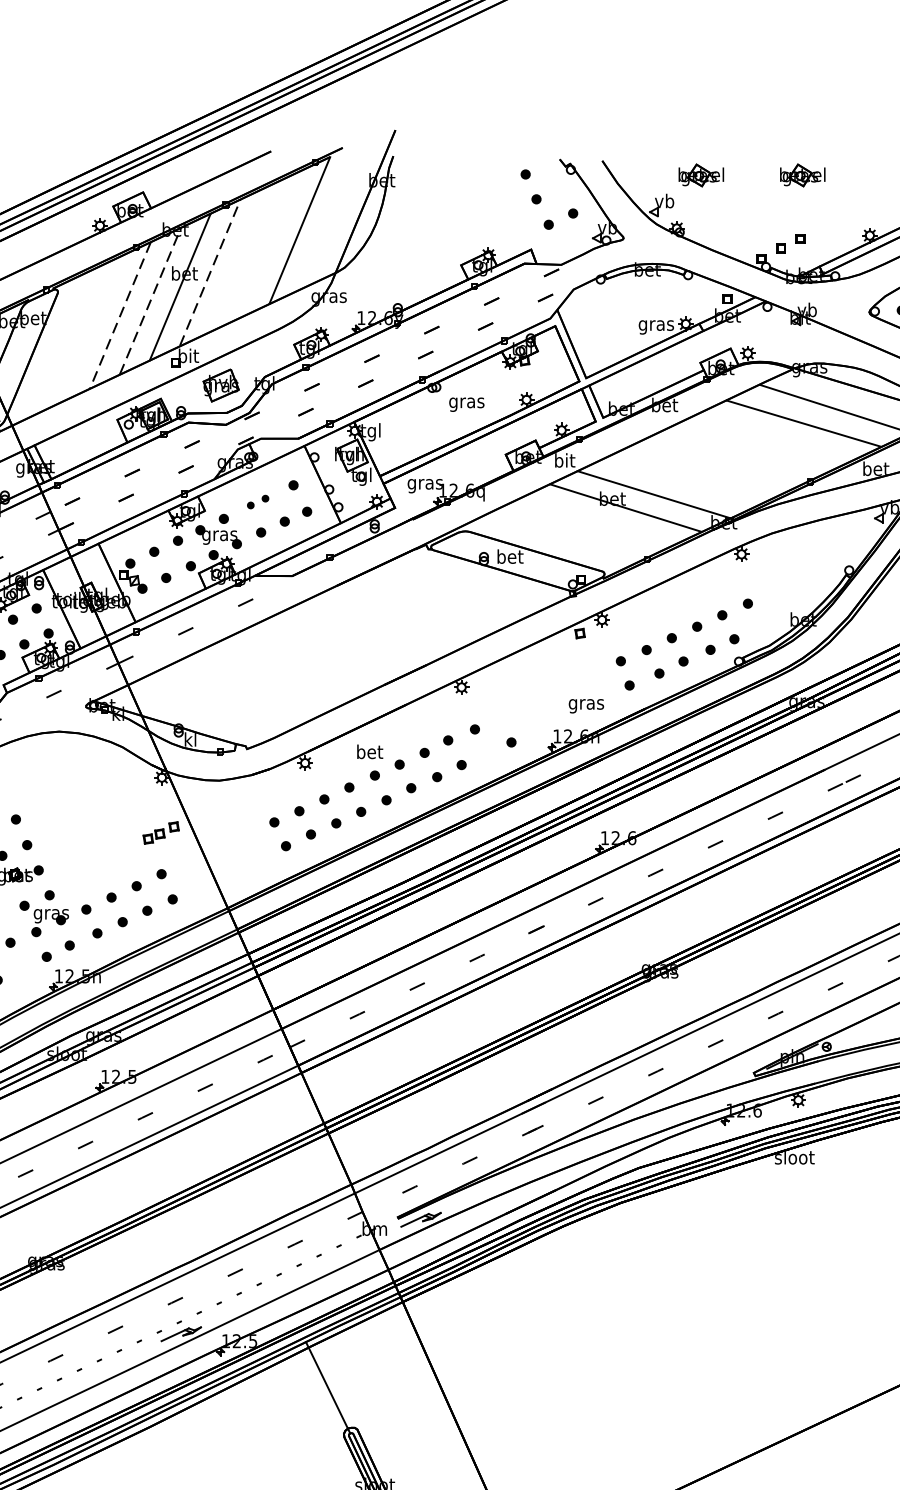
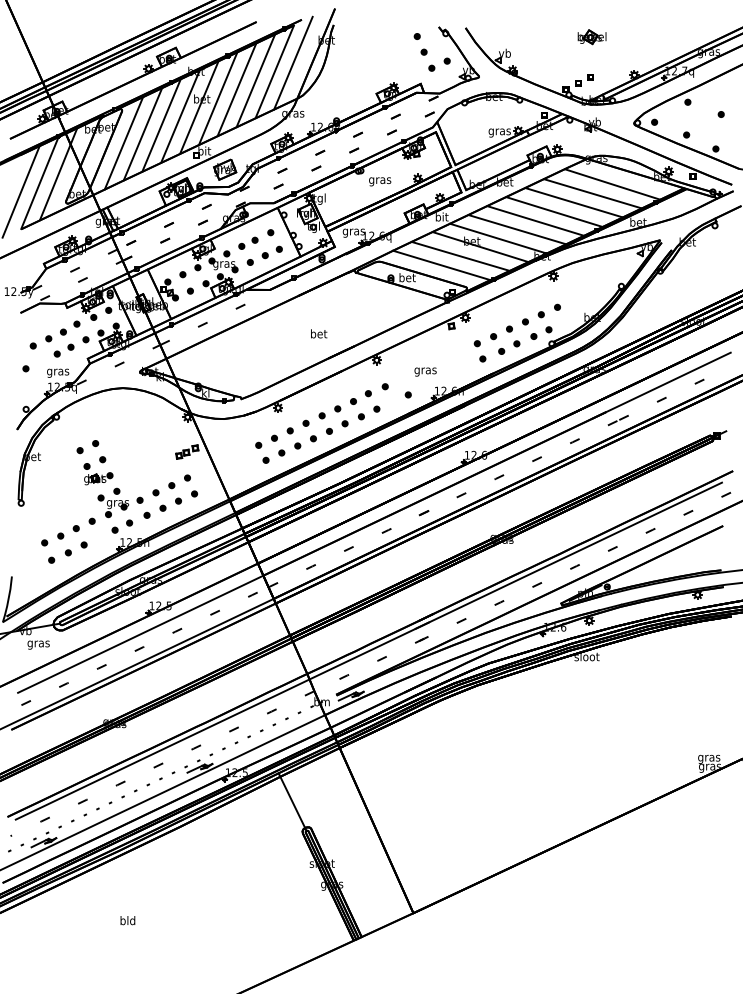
part: (700, 175) -> (527, 37), removed
line: (329, 215) -> (293, 62), added
line: (269, 244) -> (255, 80), added
line: (239, 258) -> (236, 89), added
line: (210, 272) -> (218, 98), dashed -> solid
line: (150, 301) -> (180, 116), dashed -> solid
line: (120, 315) -> (161, 125), dashed -> solid
line: (90, 329) -> (142, 134), added
line: (60, 343) -> (123, 143), added
line: (773, 437) -> (573, 202), added
line: (741, 451) -> (553, 211), added
line: (713, 466) -> (535, 220), added
line: (682, 480) -> (516, 229), added
part: (258, 500) -> (248, 242), size x1.43
line: (594, 523) -> (460, 256), added
line: (564, 537) -> (441, 265), added
text: (586, 705) -> (425, 371), moved
text: (370, 751) -> (319, 333), moved

